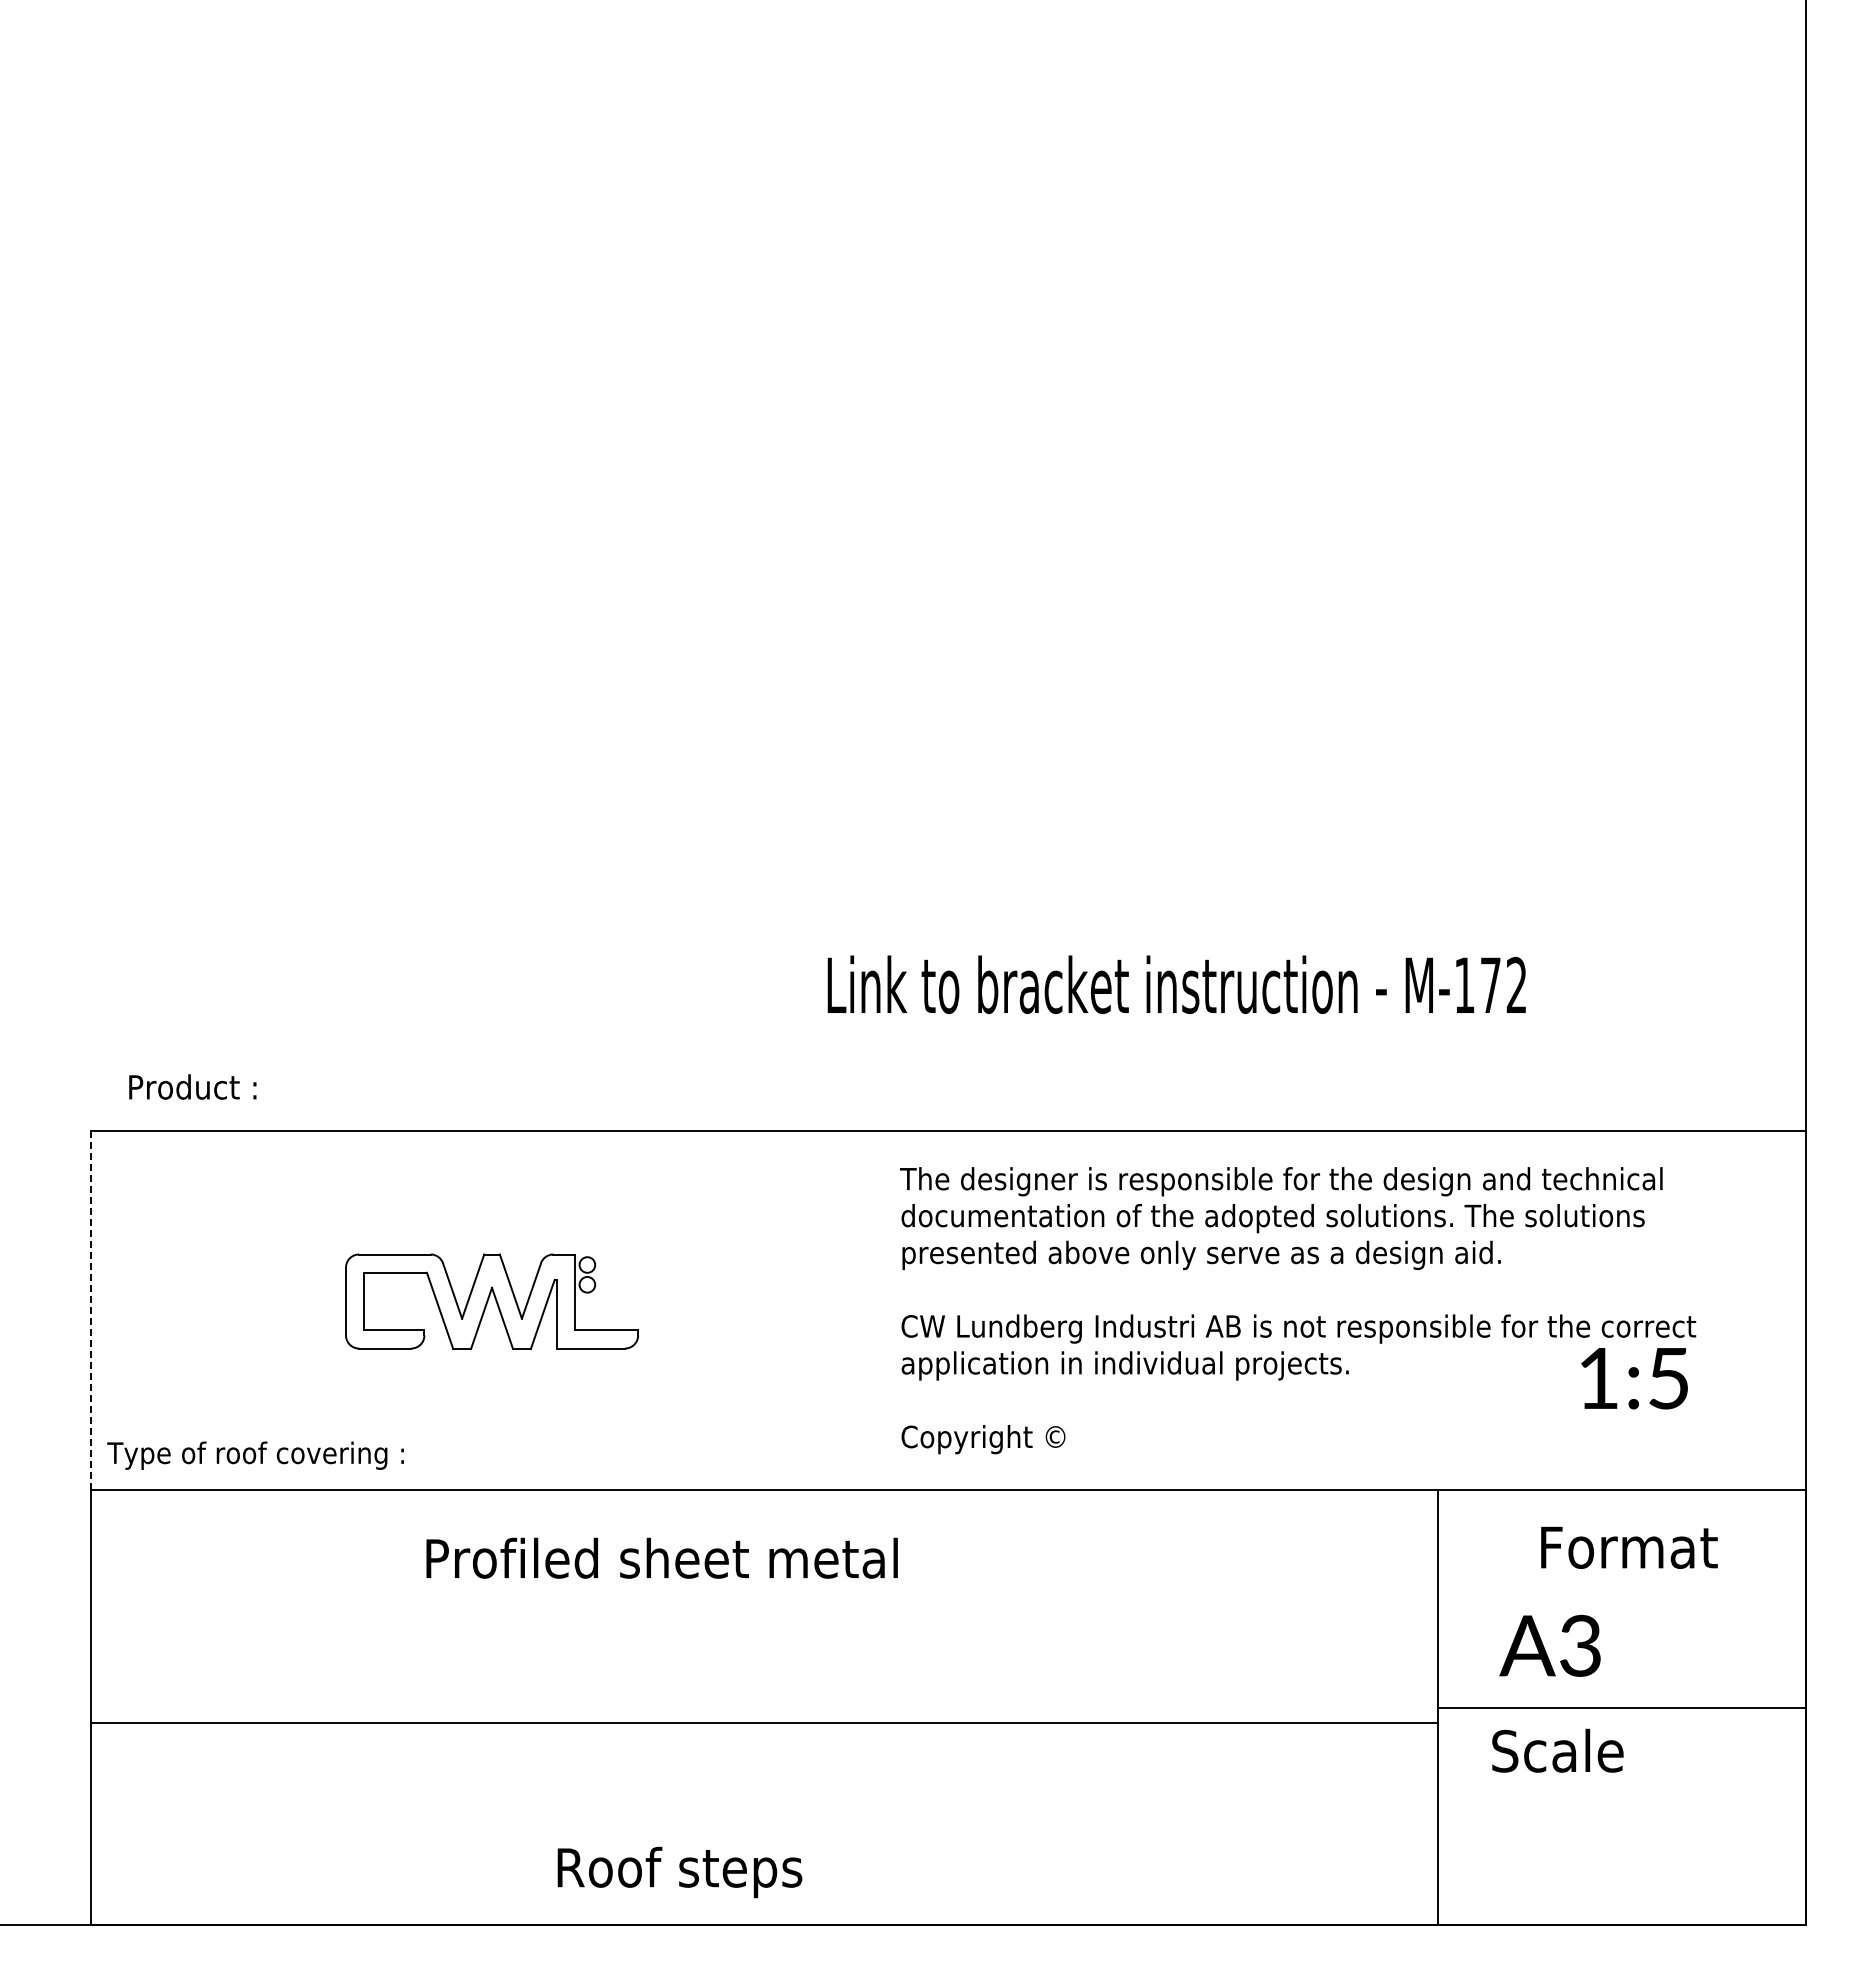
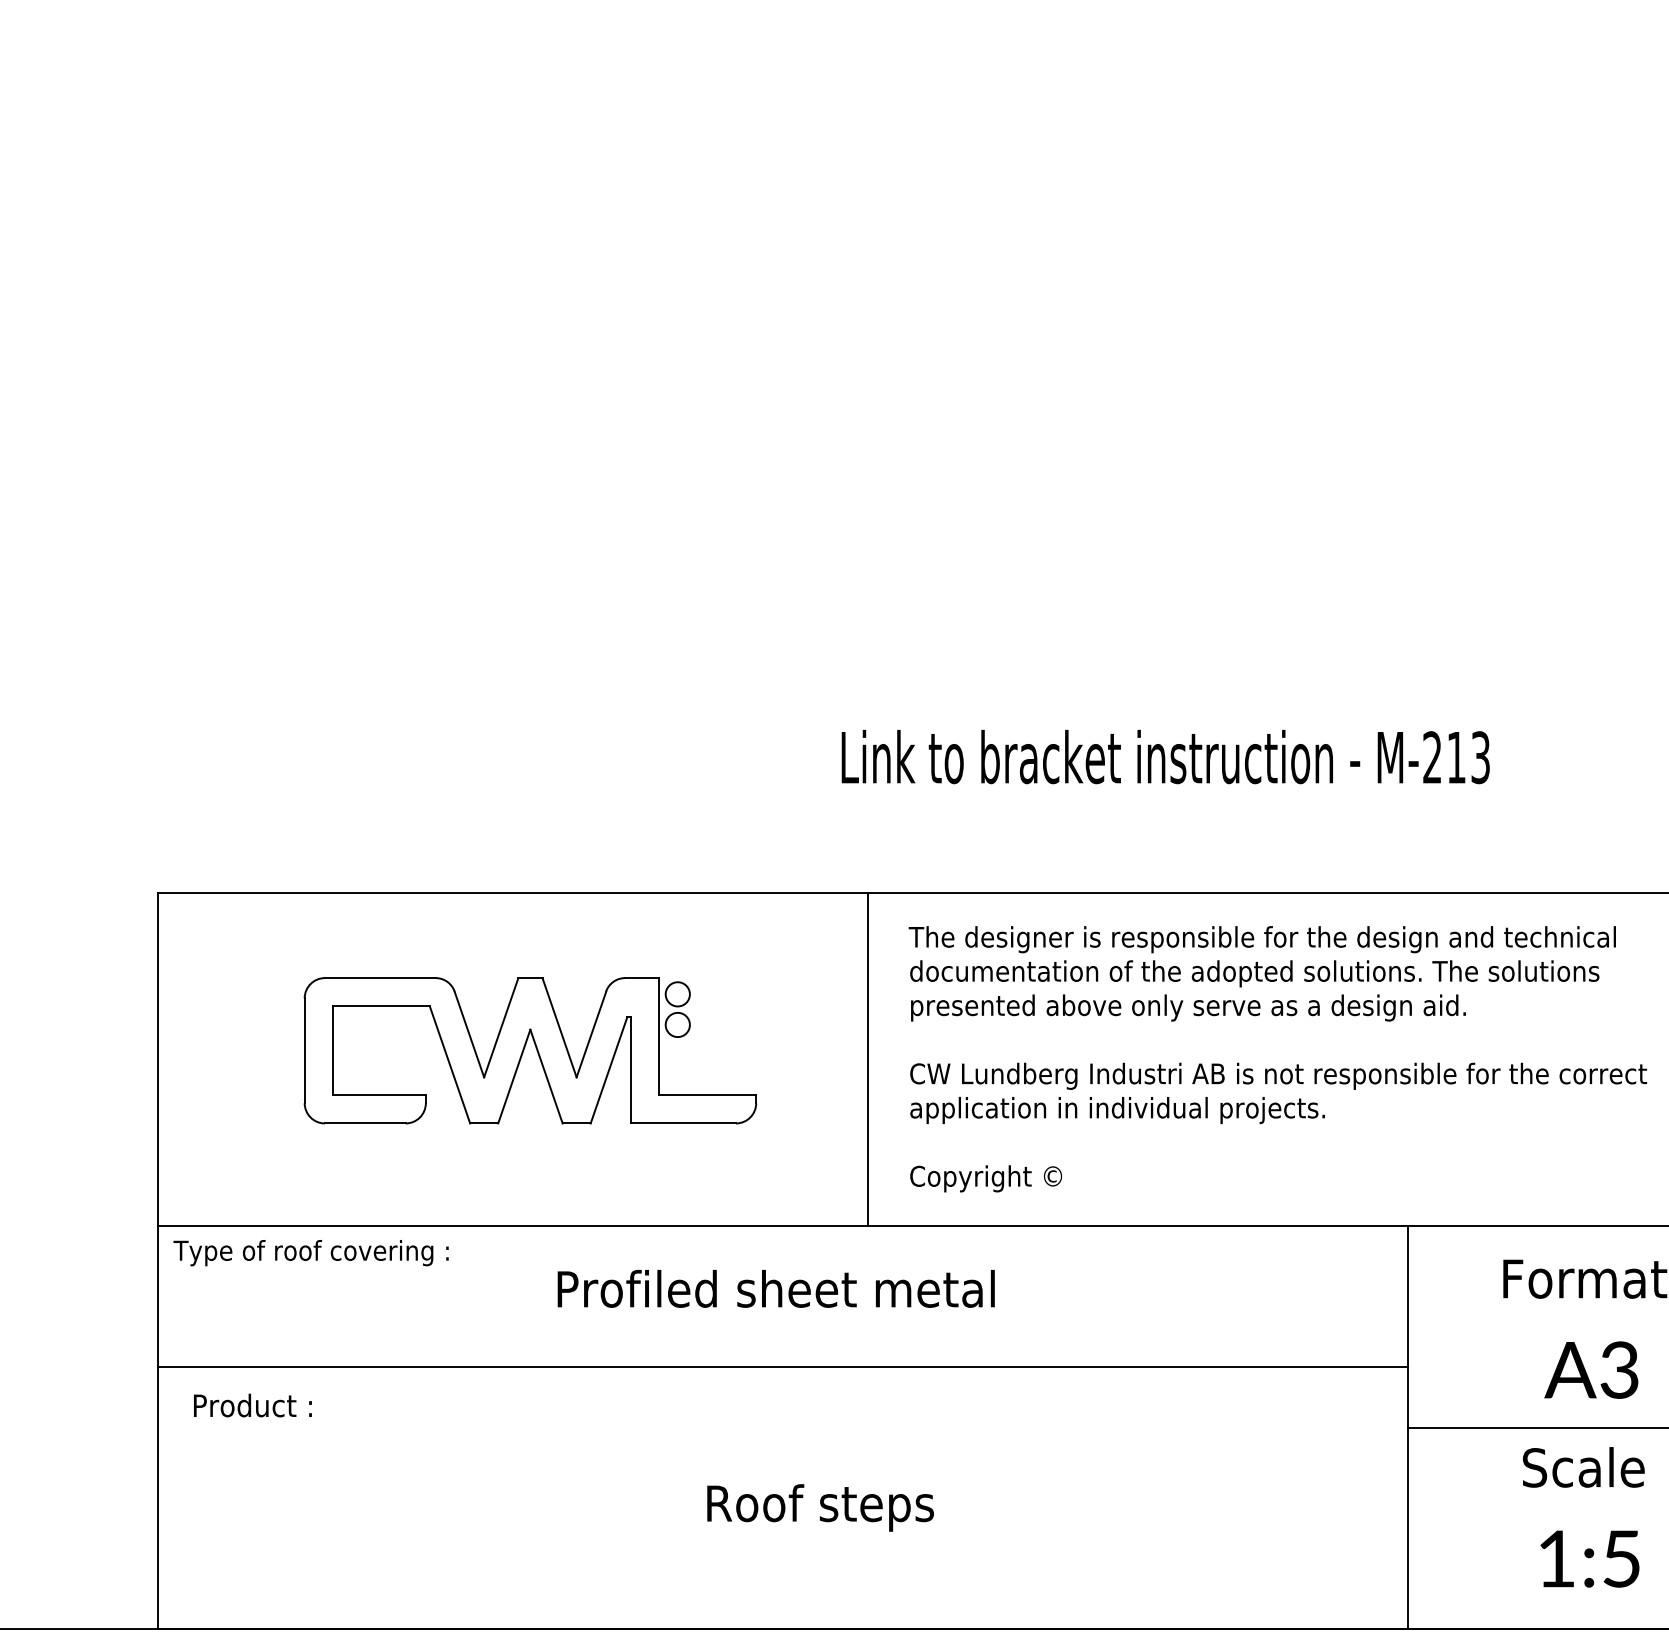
text: (1490, 985) -> (1456, 757), M-172 -> M-213
text: (192, 1086) -> (252, 1405), moved
part: (491, 1301) -> (529, 1050), size x1.67
line: (855, 1310) -> (867, 1059), added
line: (90, 1311) -> (157, 1060), dashed -> solid
text: (1634, 1378) -> (1589, 1558), moved
text: (255, 1455) -> (311, 1252), moved
text: (661, 1557) -> (775, 1288), moved
text: (1549, 1645) -> (1590, 1369), moved
line: (764, 1722) -> (783, 1366), moved
text: (1557, 1750) -> (1583, 1467), moved
text: (679, 1872) -> (820, 1507), moved

